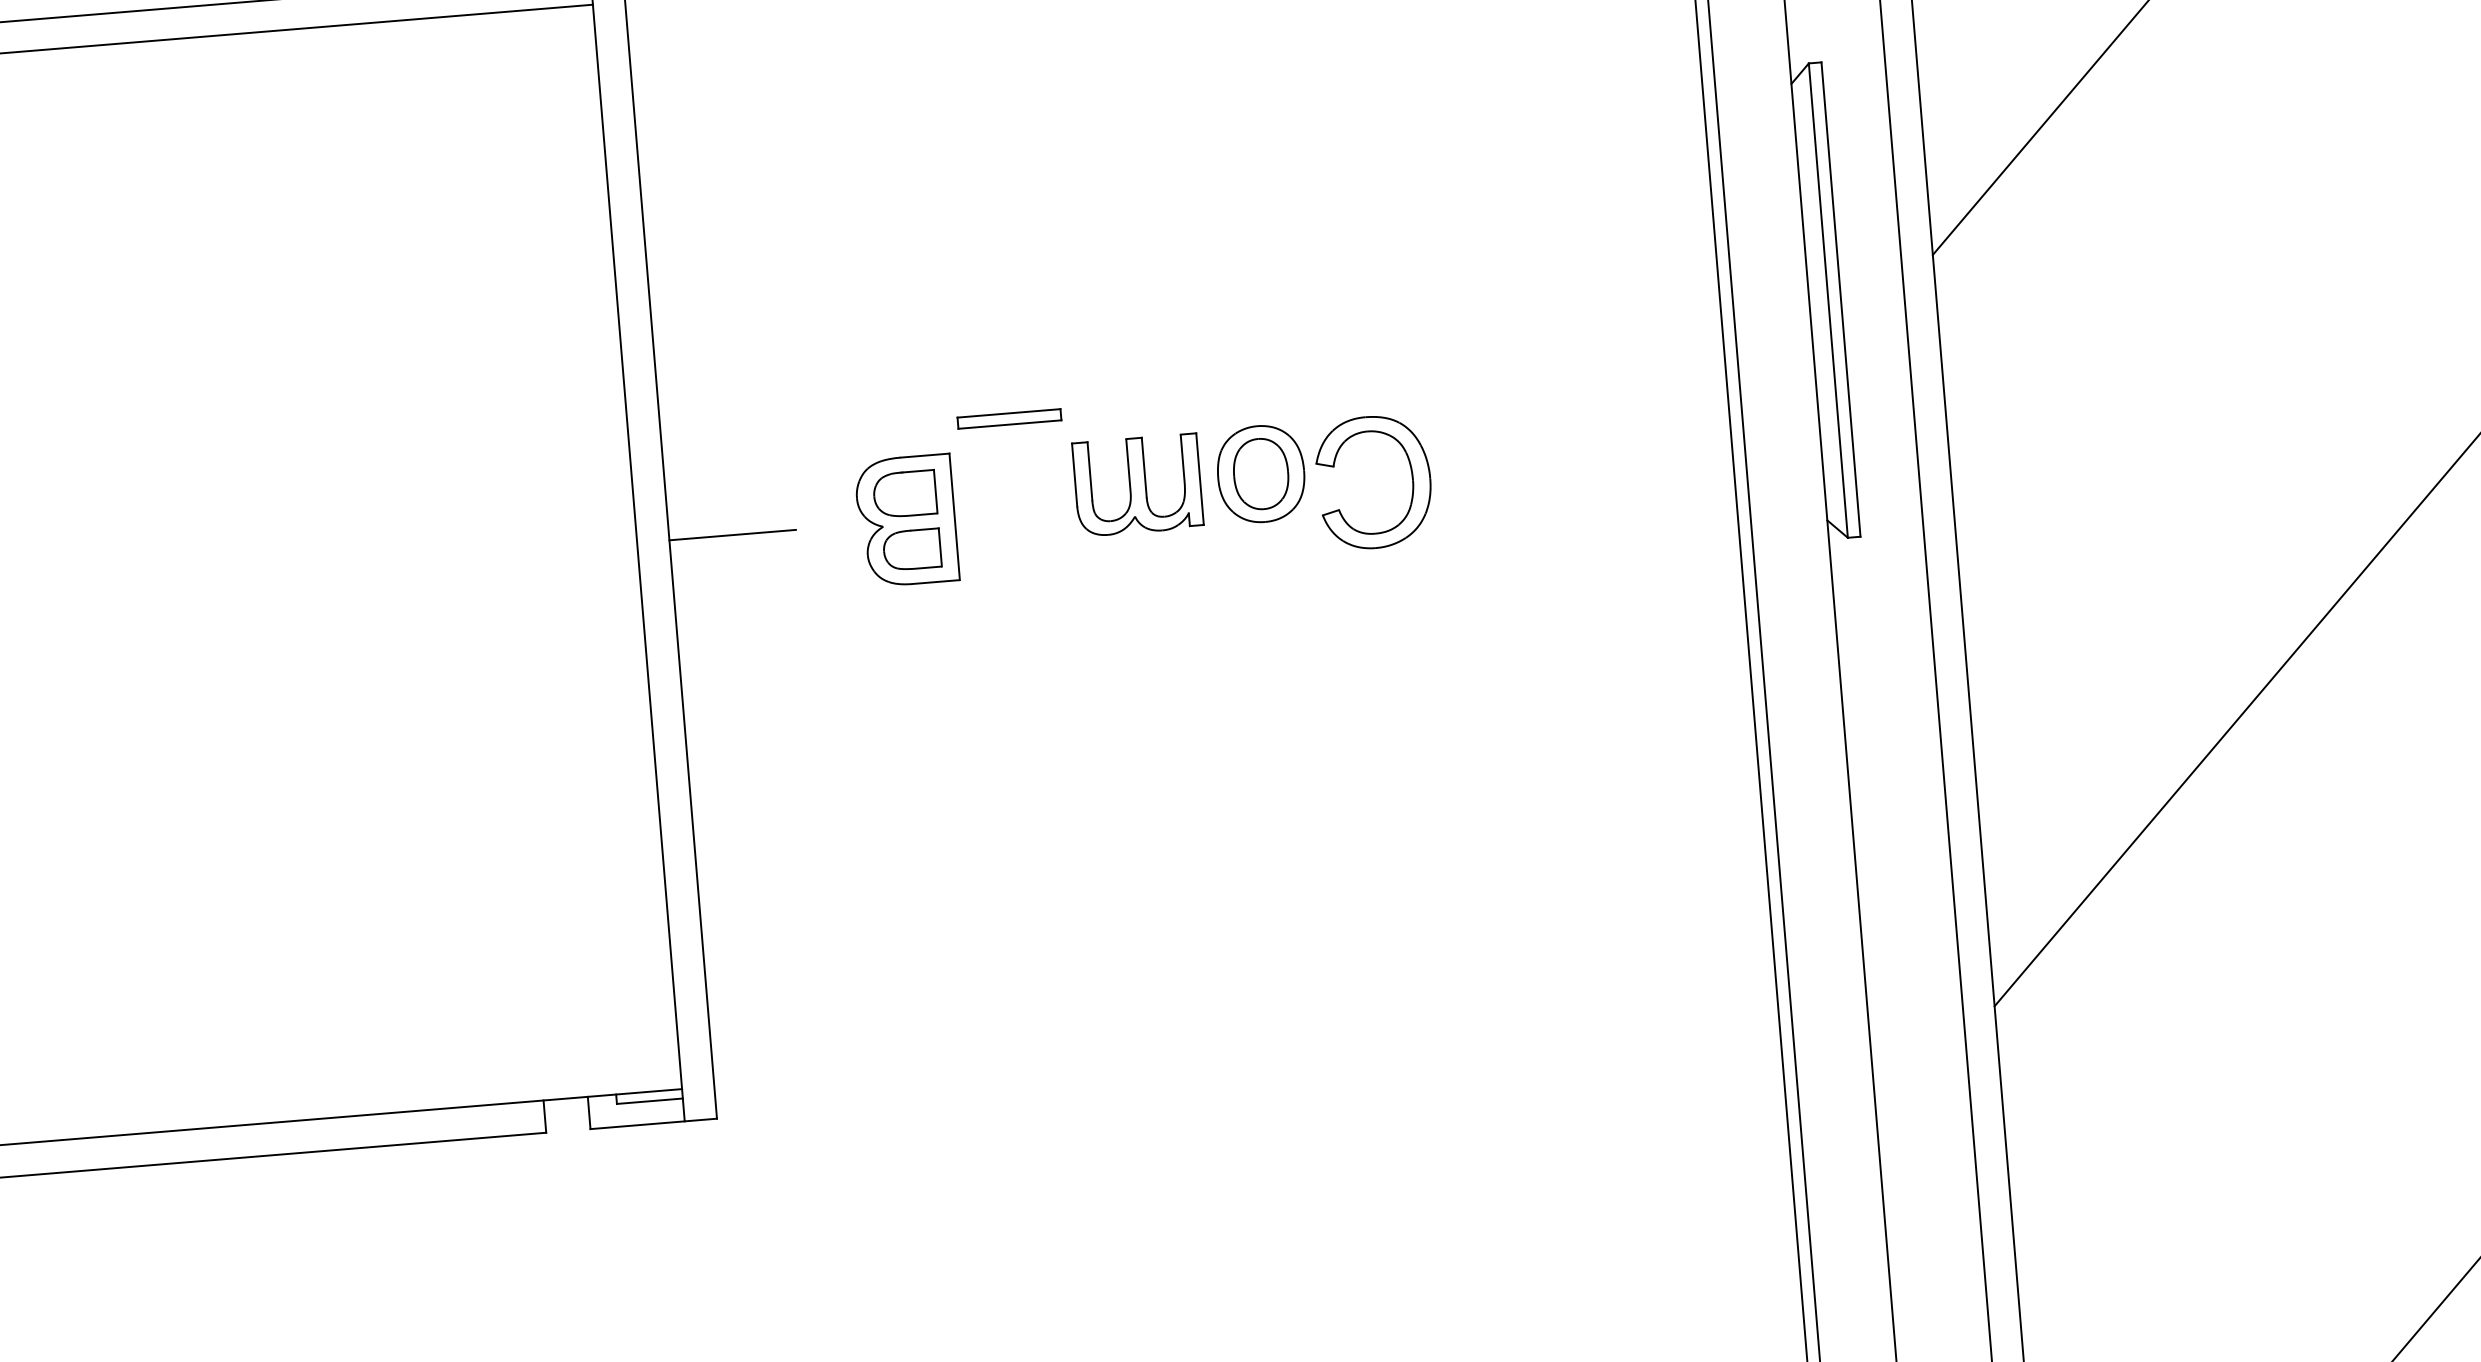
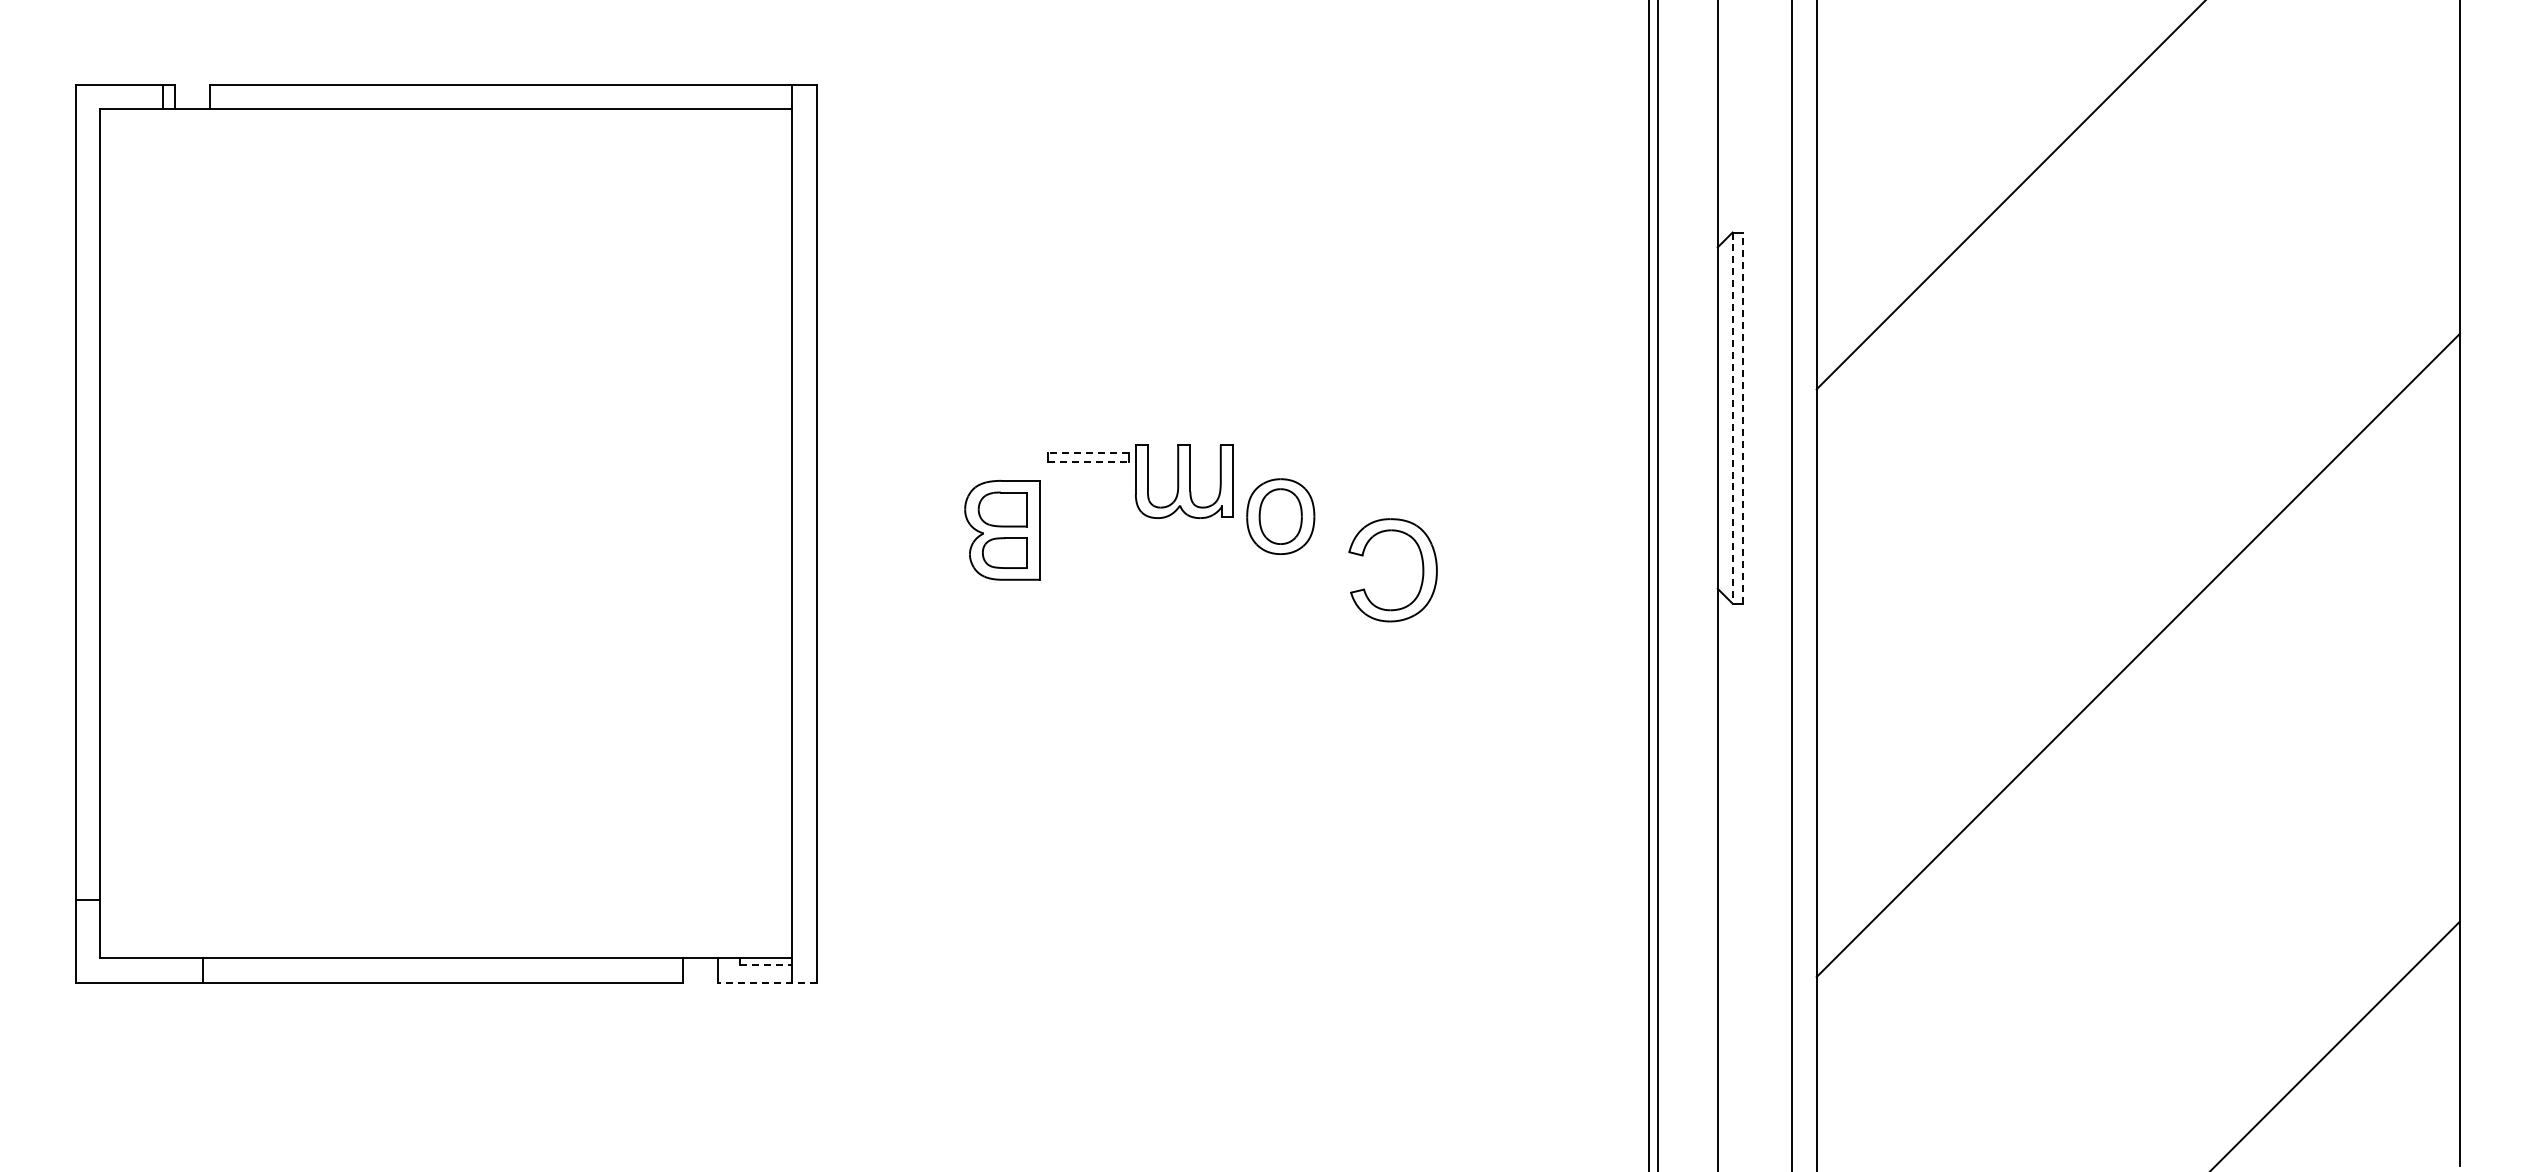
line: (1841, 300) -> (1742, 418), solid -> dashed
line: (1828, 301) -> (1732, 418), solid -> dashed
line: (1008, 413) -> (1088, 453), solid -> dashed
line: (1010, 424) -> (1089, 462), solid -> dashed
part: (1411, 479) -> (1422, 570), moved
part: (1138, 485) -> (1184, 481), moved
line: (731, 535) -> (865, 530), removed
line: (649, 1100) -> (765, 964), solid -> dashed
line: (652, 1123) -> (766, 982), solid -> dashed

